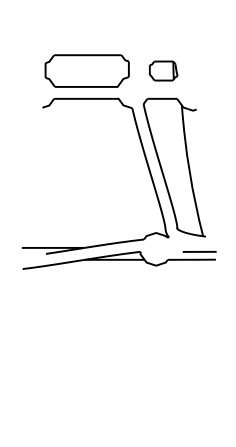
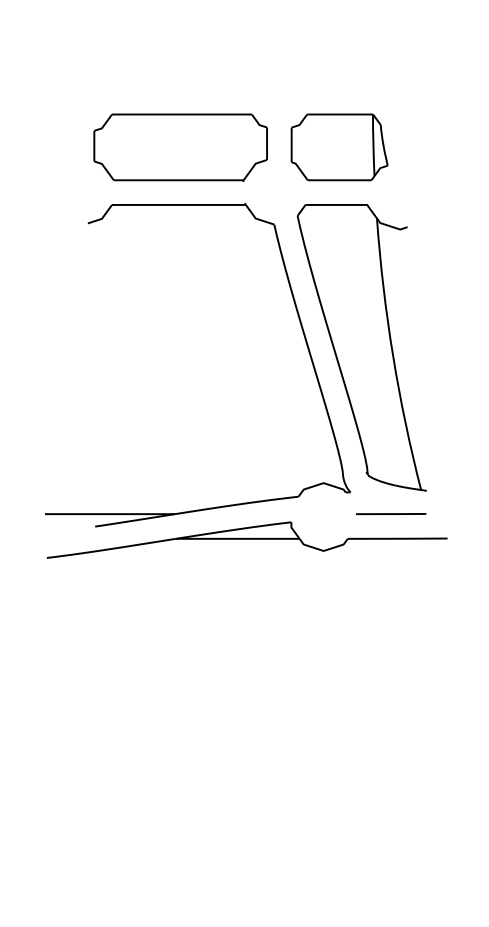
part: (163, 70) -> (338, 146), size x1.67
line: (199, 251) -> (390, 513), moved

